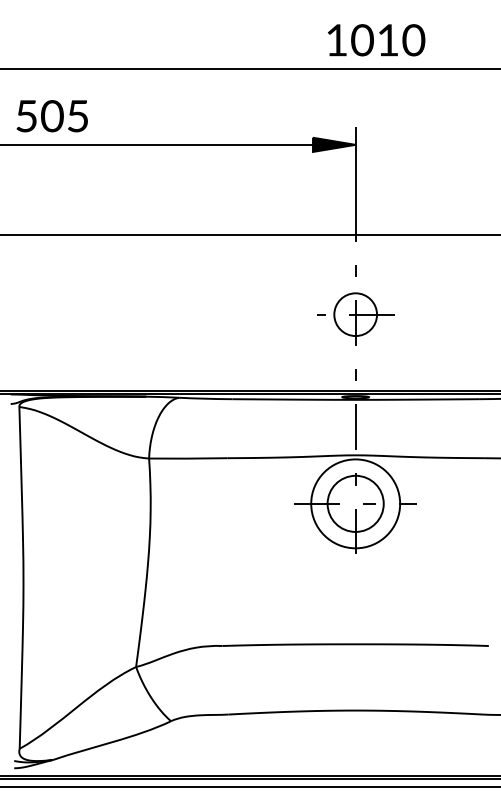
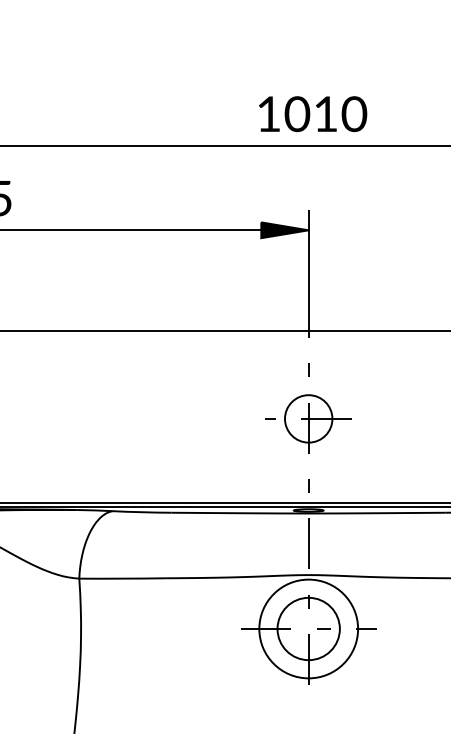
text: (376, 40) -> (312, 114), moved

